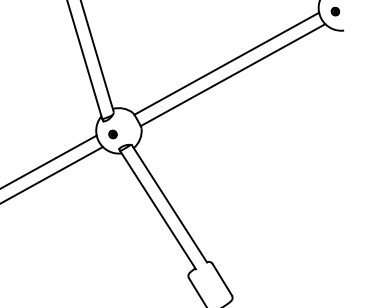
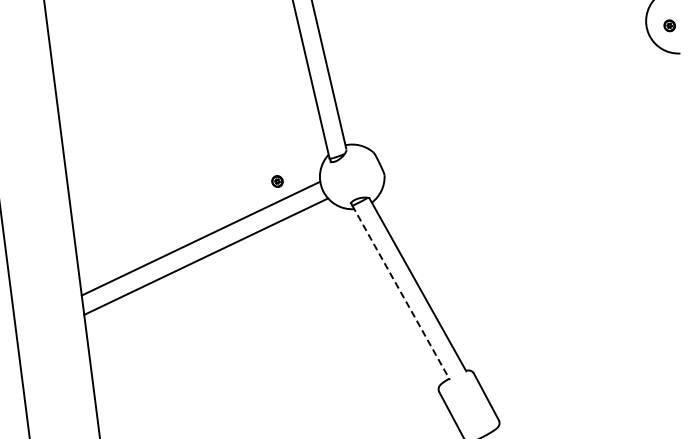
line: (226, 63) -> (510, 90), removed
line: (232, 75) -> (518, 107), removed
part: (113, 134) -> (277, 181), moved
line: (158, 209) -> (401, 292), solid -> dashed

